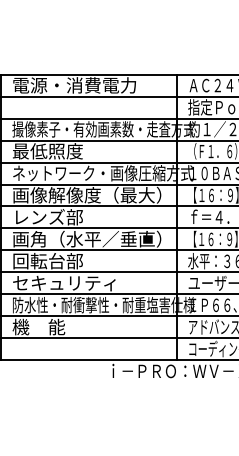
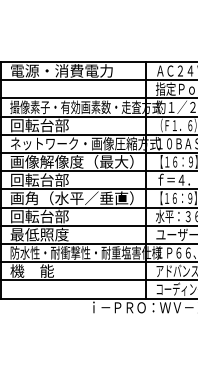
text: (47, 151) -> (39, 125), 最低照度 -> 回転台部
text: (38, 217) -> (31, 180), レンズ部 -> 回転台部
text: (63, 282) -> (52, 234), セキュリティ -> 最低照度

